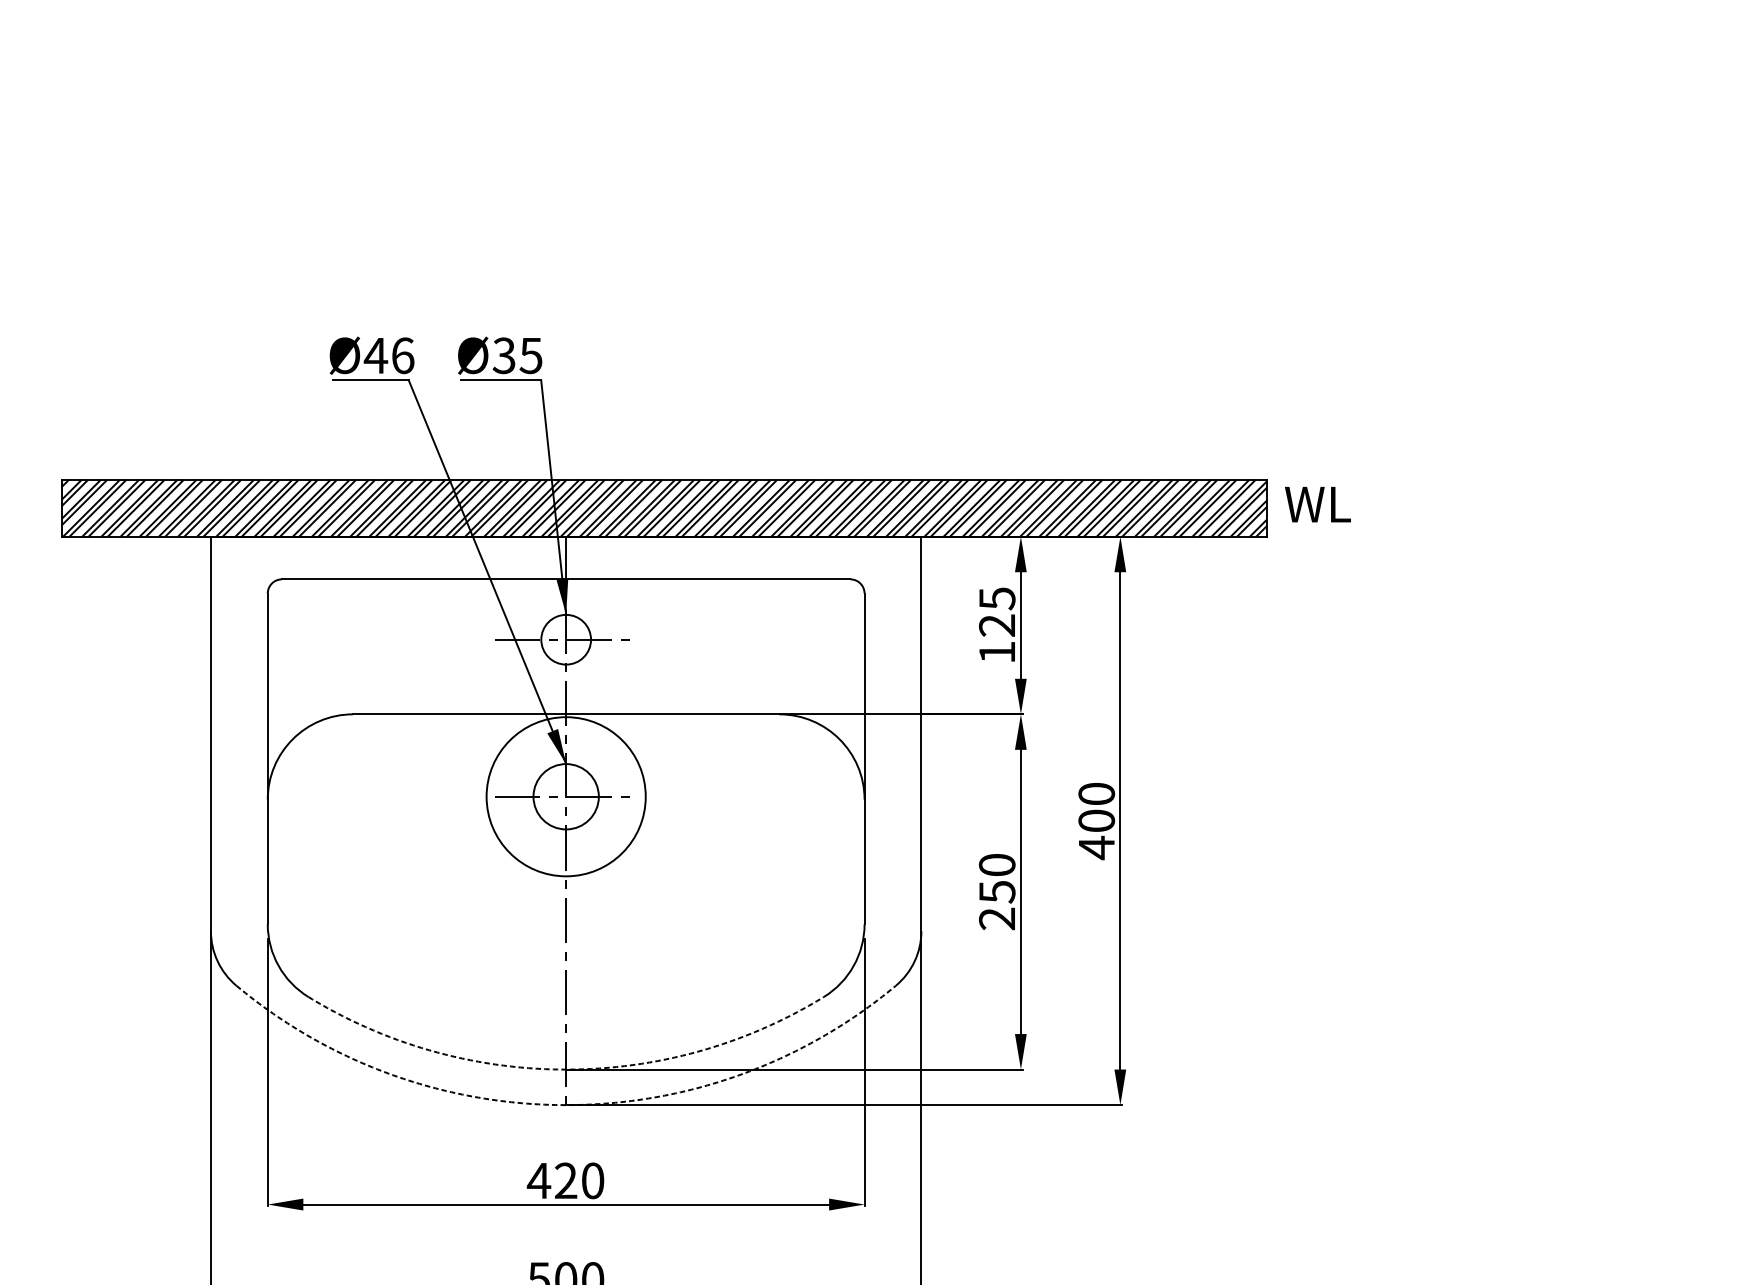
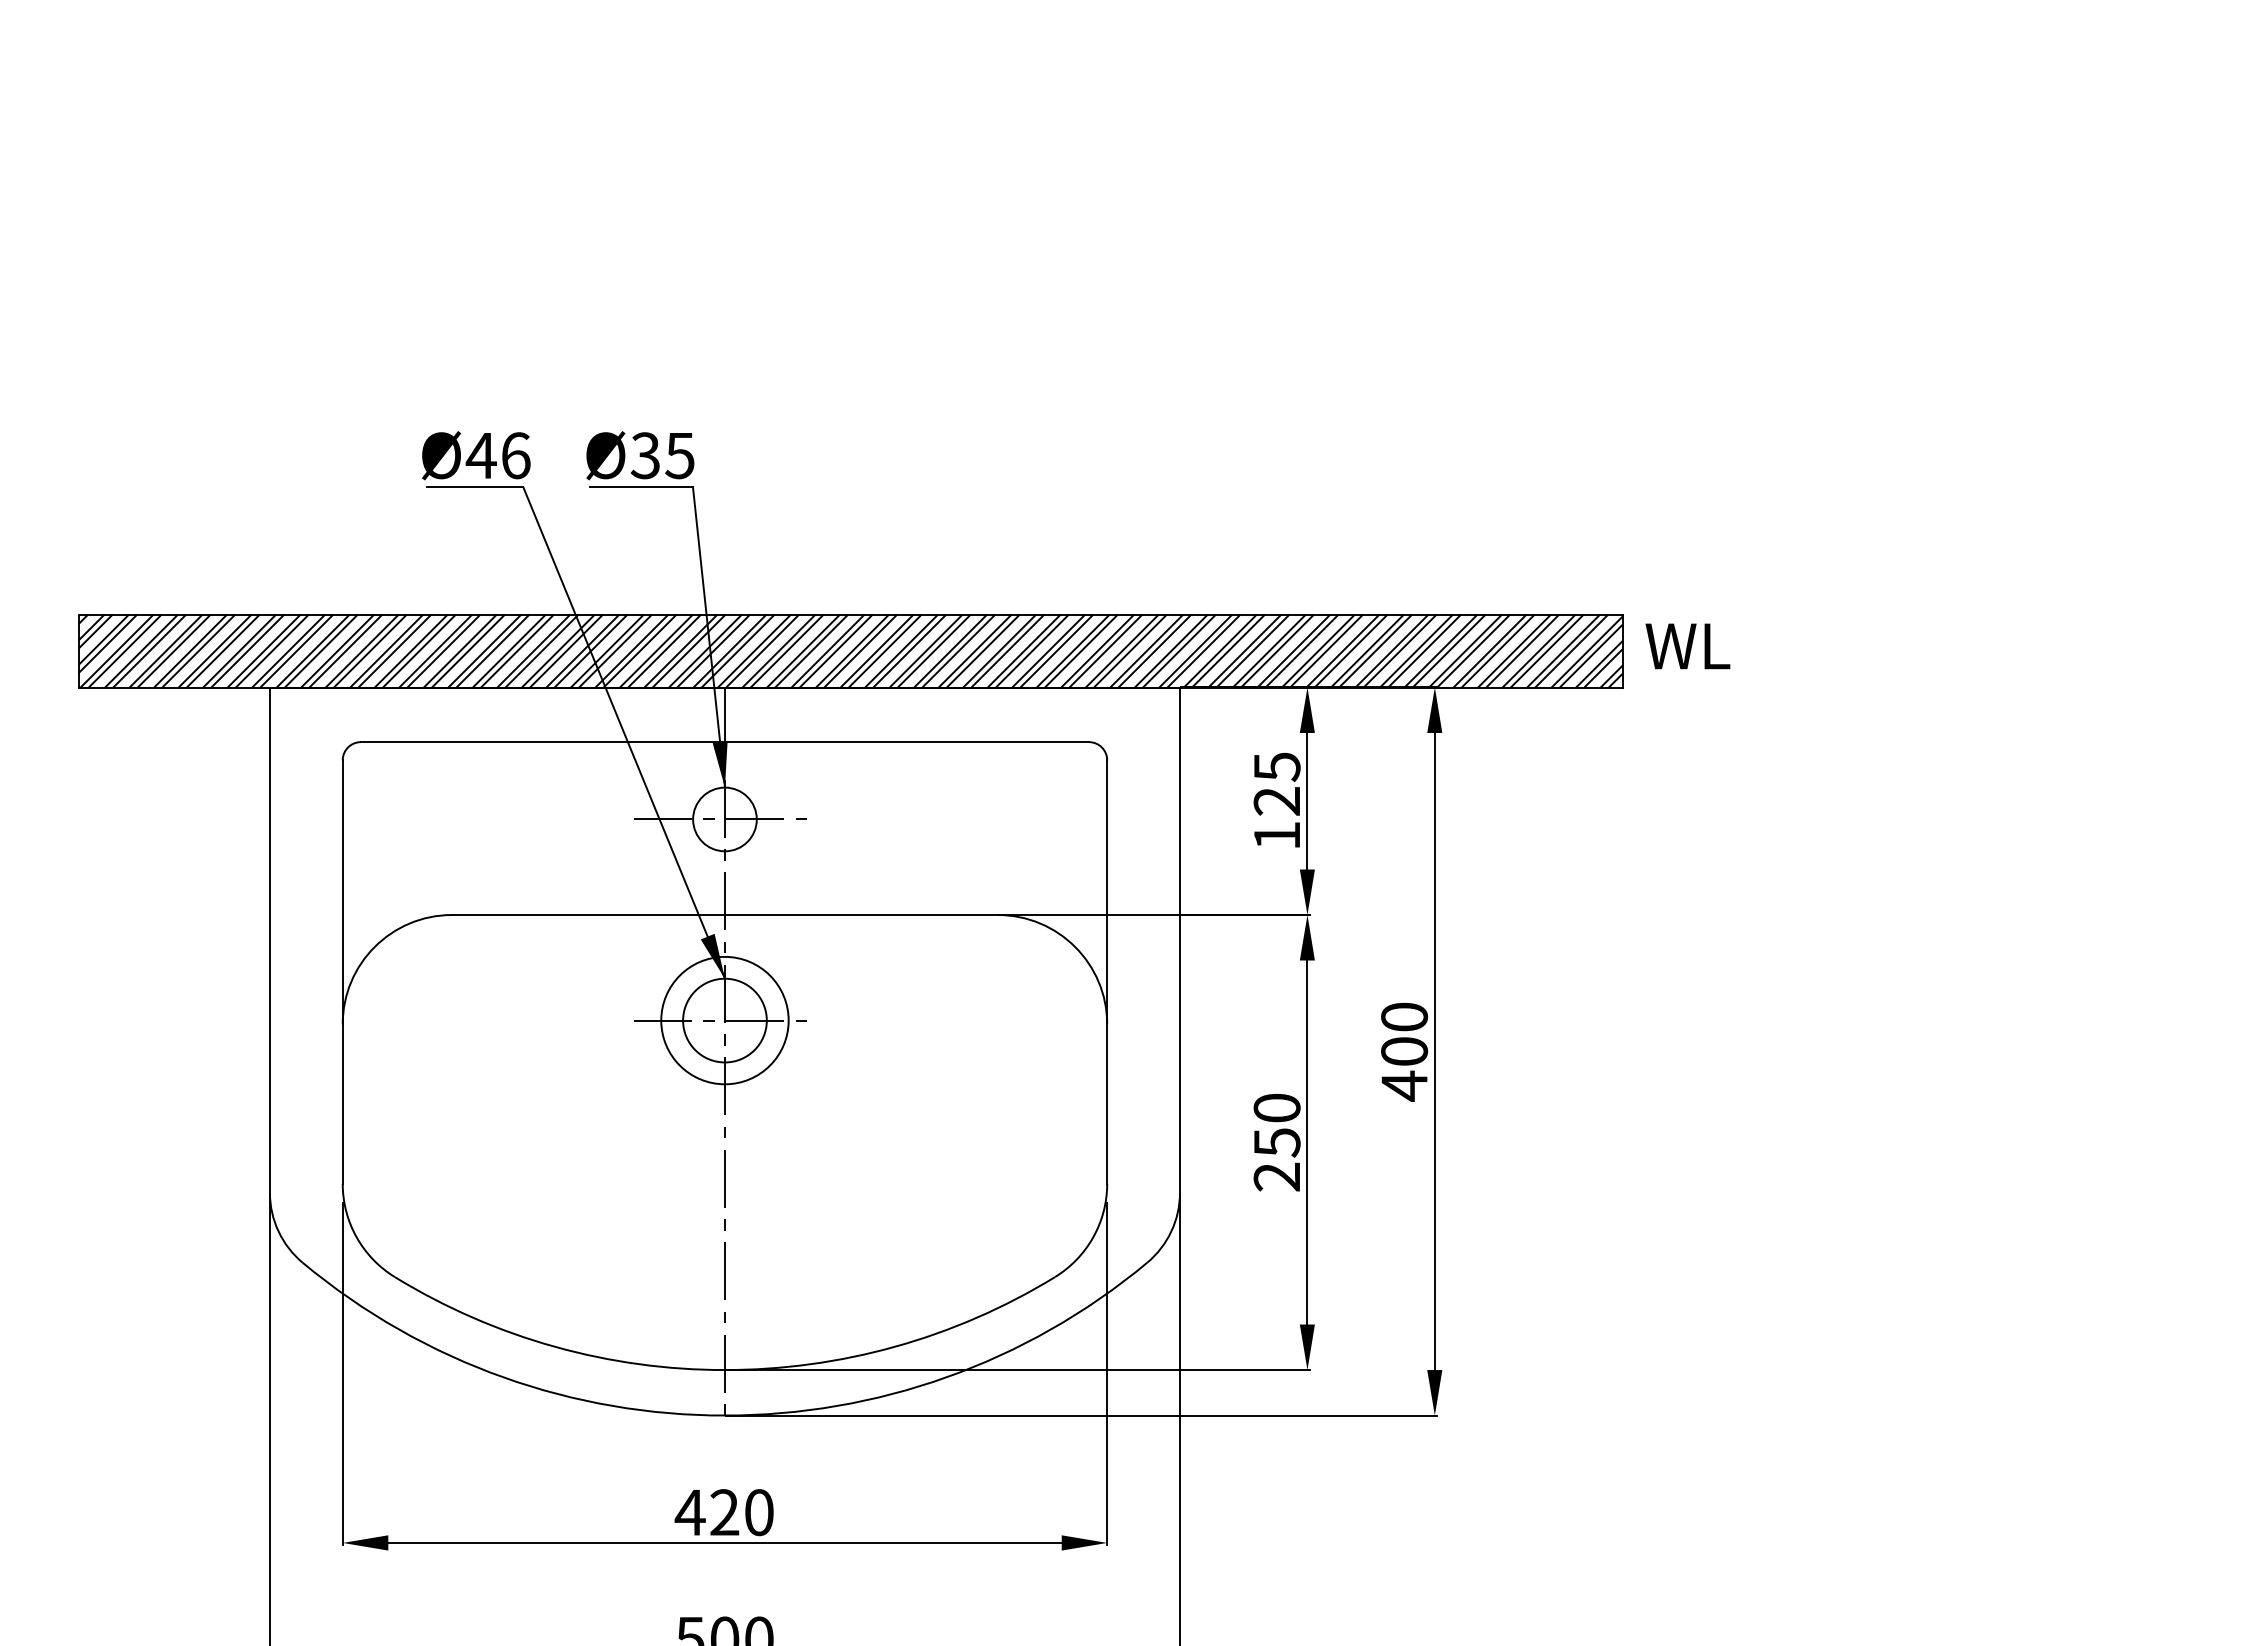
circle: (565, 796) -> (724, 1020), size x0.62
arc: (565, 1069) -> (724, 1370), dashed -> solid
arc: (565, 1105) -> (724, 1415), dashed -> solid

